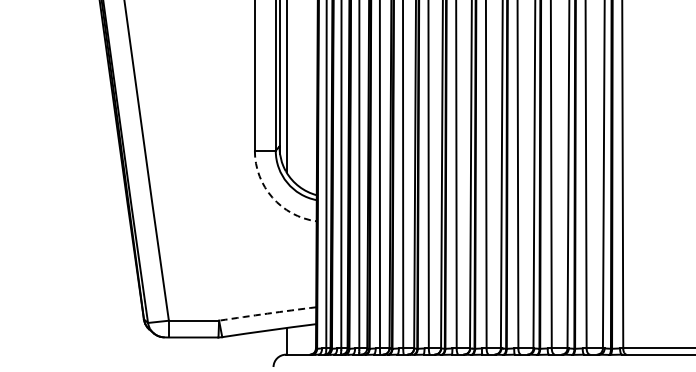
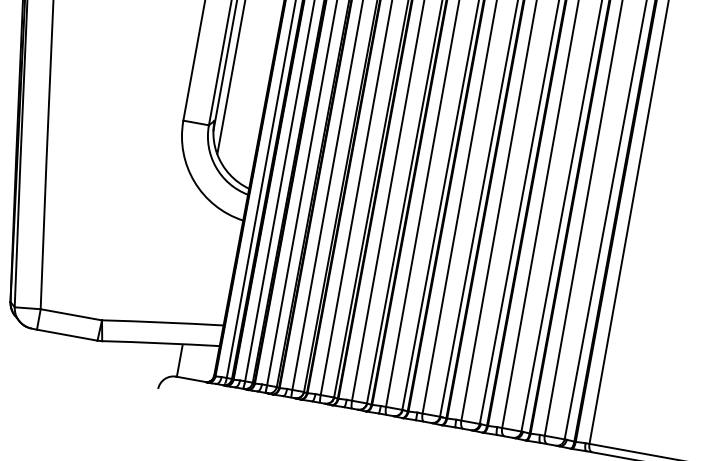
arc: (272, 197) -> (194, 181), dashed -> solid
arc: (267, 313) -> (162, 322), dashed -> solid

